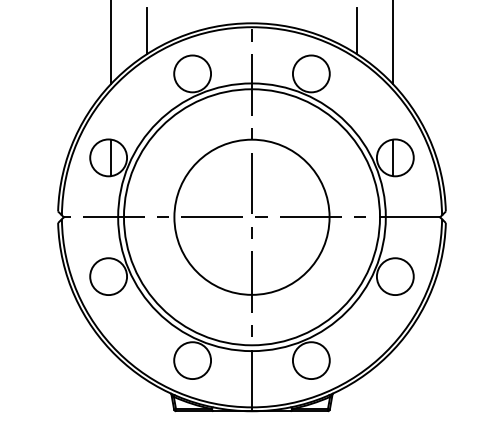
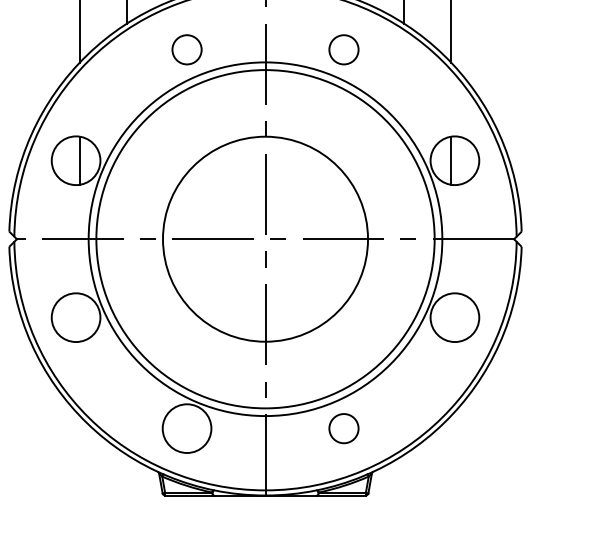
circle: (192, 73) -> (186, 49), size x0.6
circle: (310, 73) -> (342, 49), size x0.6
circle: (310, 360) -> (342, 428), size x0.6

